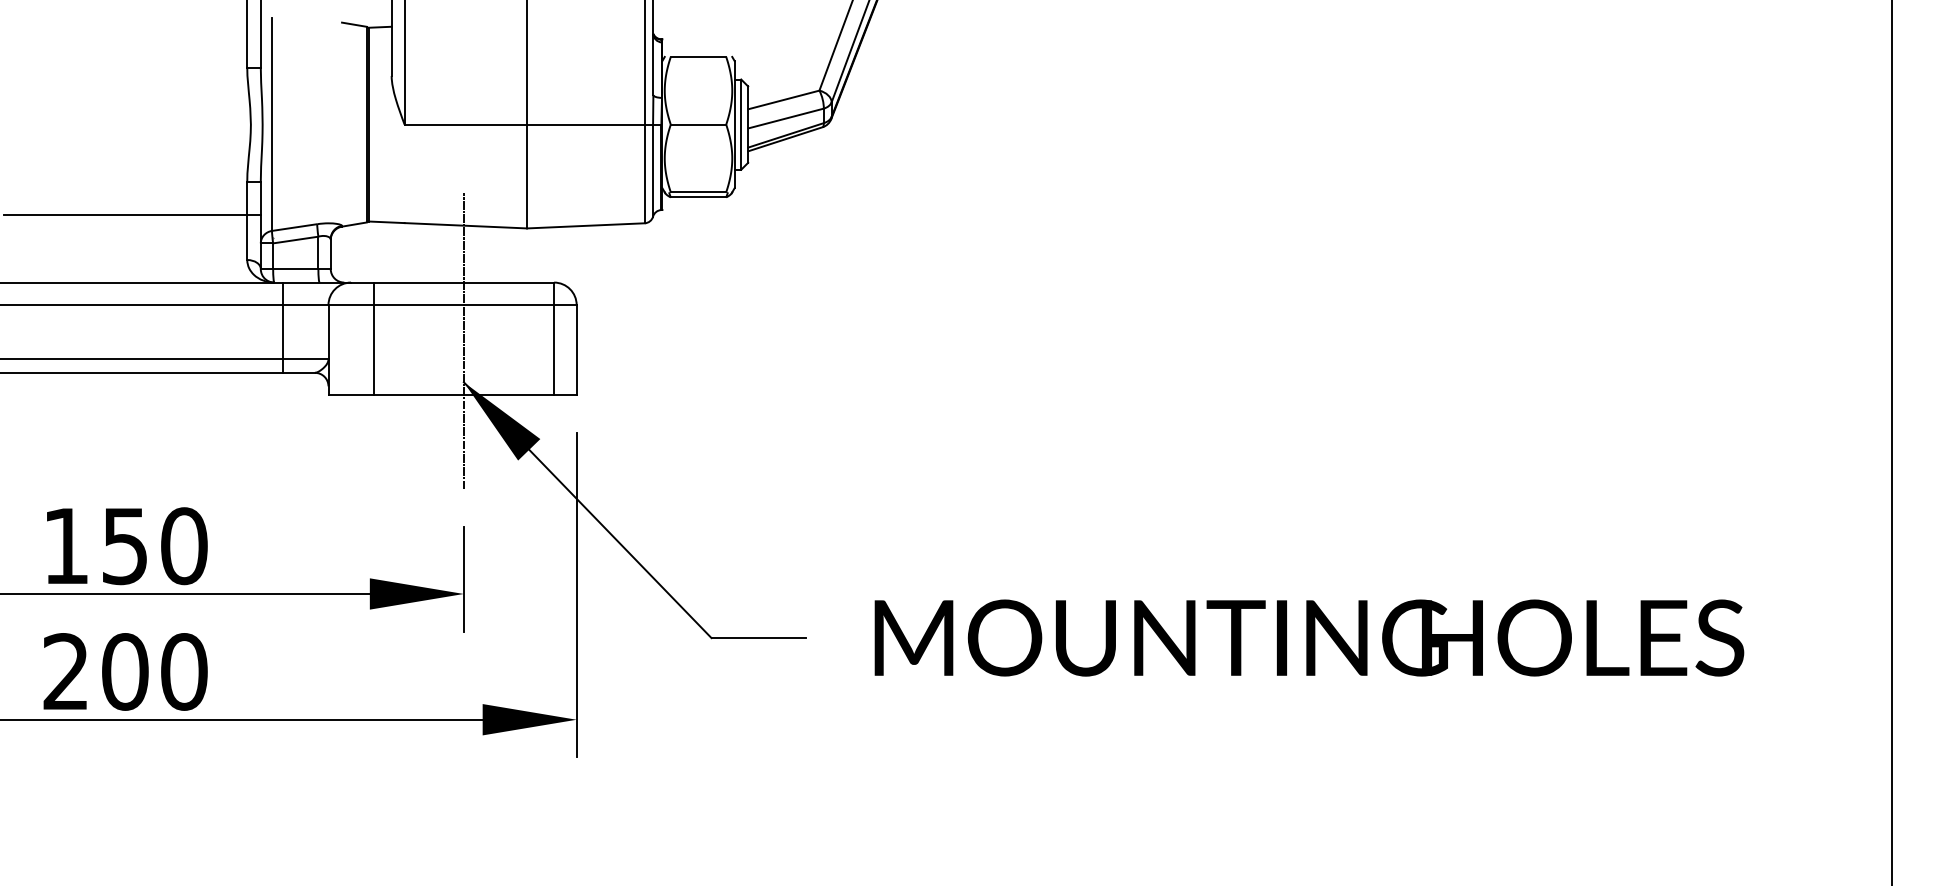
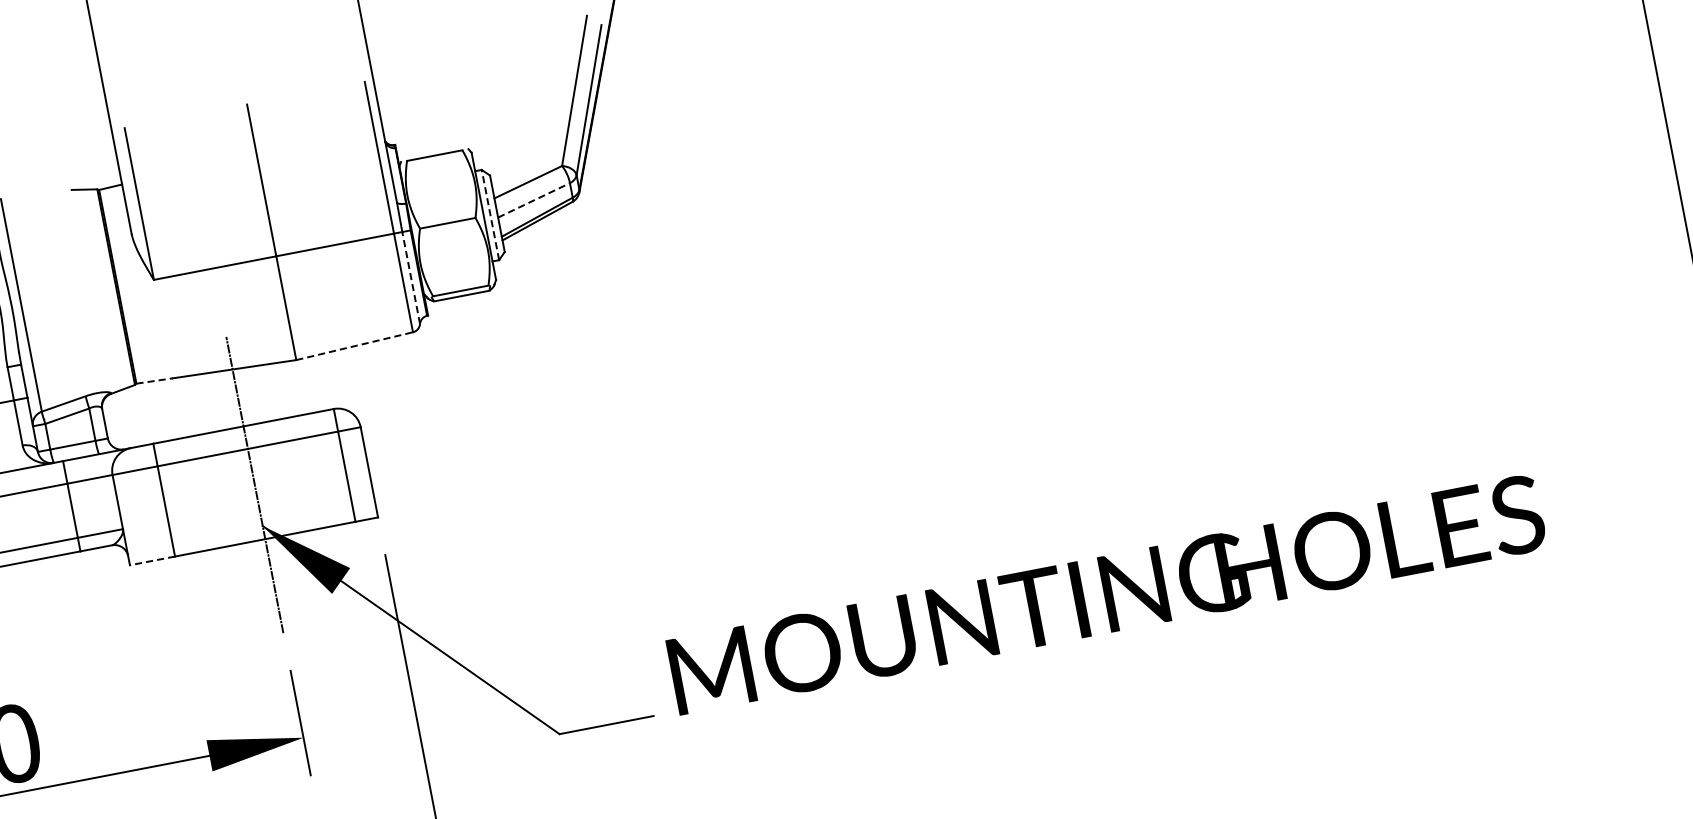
line: (786, 118) -> (534, 200), solid -> dashed
line: (741, 124) -> (490, 214), solid -> dashed
line: (653, 170) -> (411, 277), solid -> dashed
line: (387, 222) -> (155, 381), solid -> dashed
line: (585, 225) -> (354, 345), solid -> dashed
line: (351, 395) -> (152, 560), solid -> dashed
text: (1309, 637) -> (1107, 593), moved

